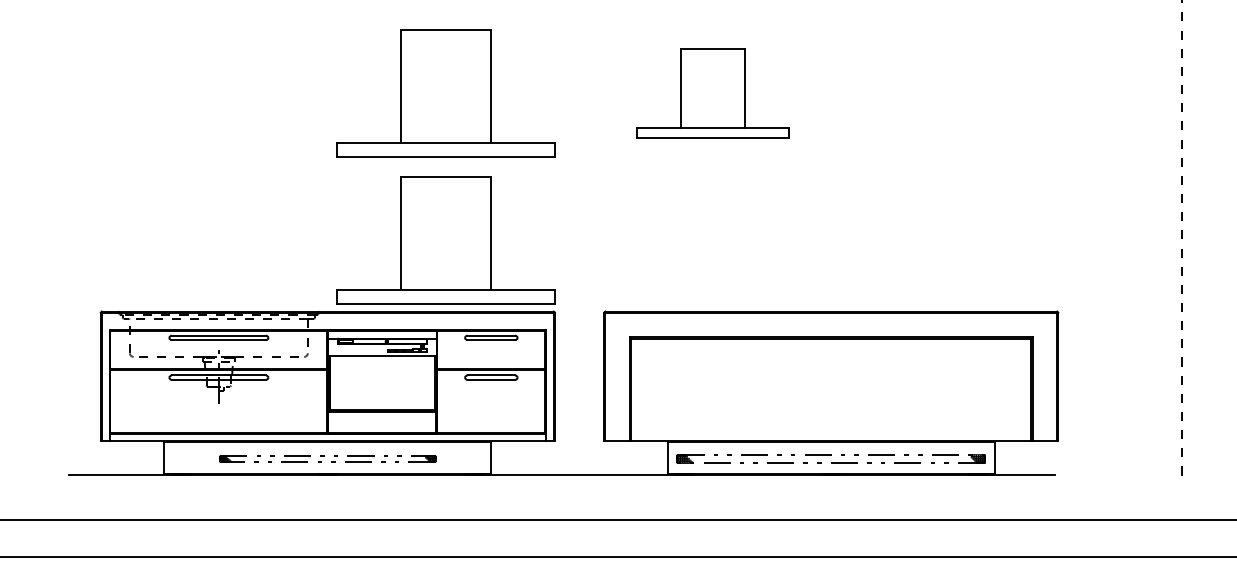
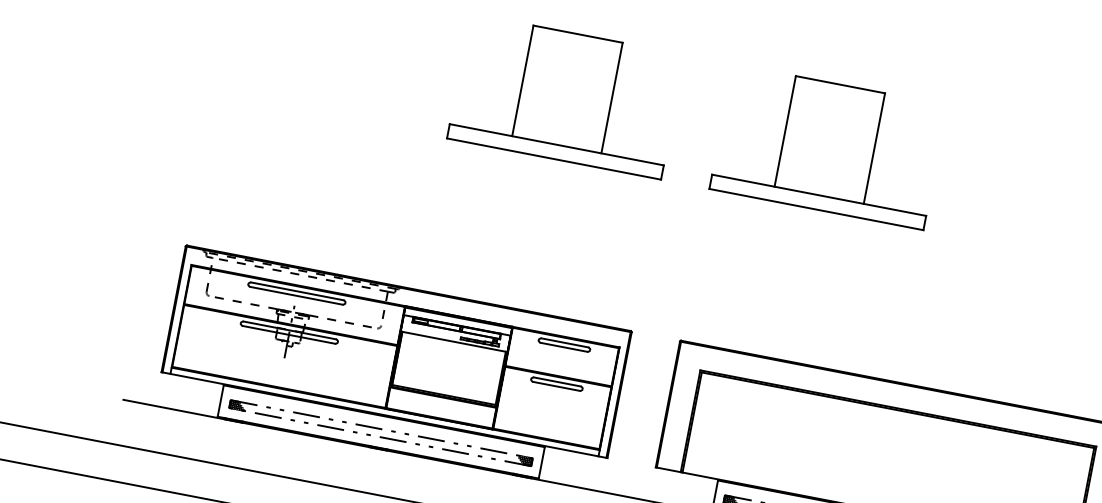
part: (712, 93) -> (827, 146), size x1.43
part: (445, 240) -> (537, 240), removed
part: (327, 458) -> (380, 432), size x1.43

